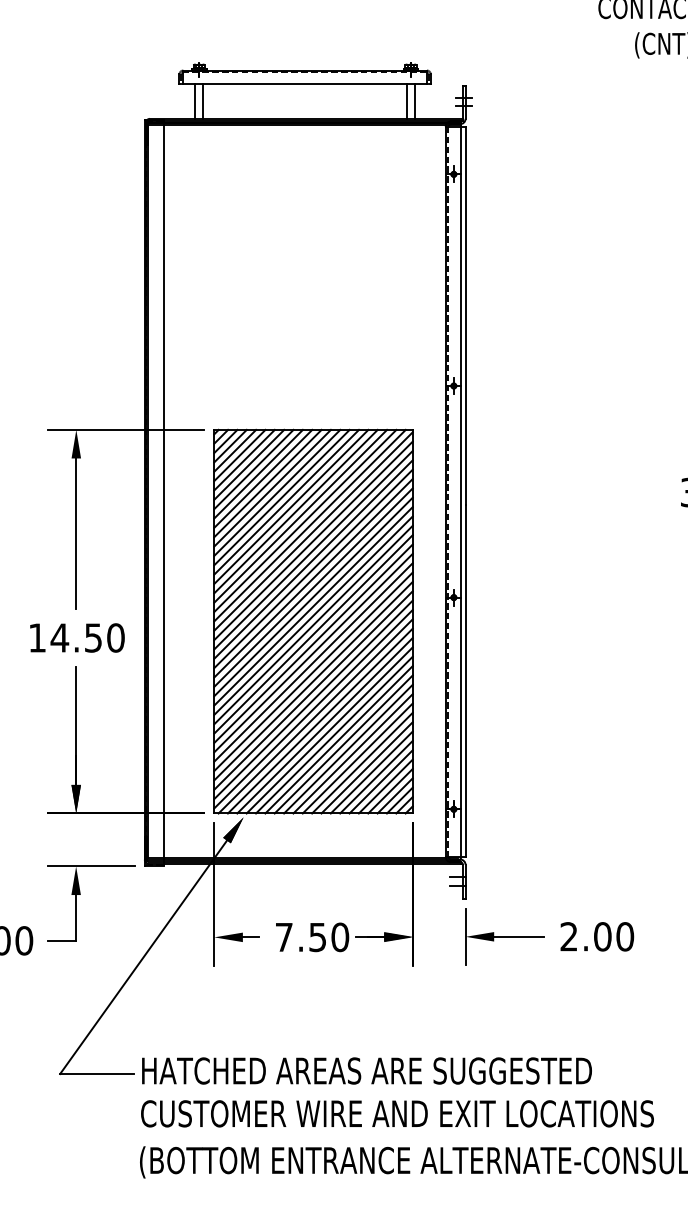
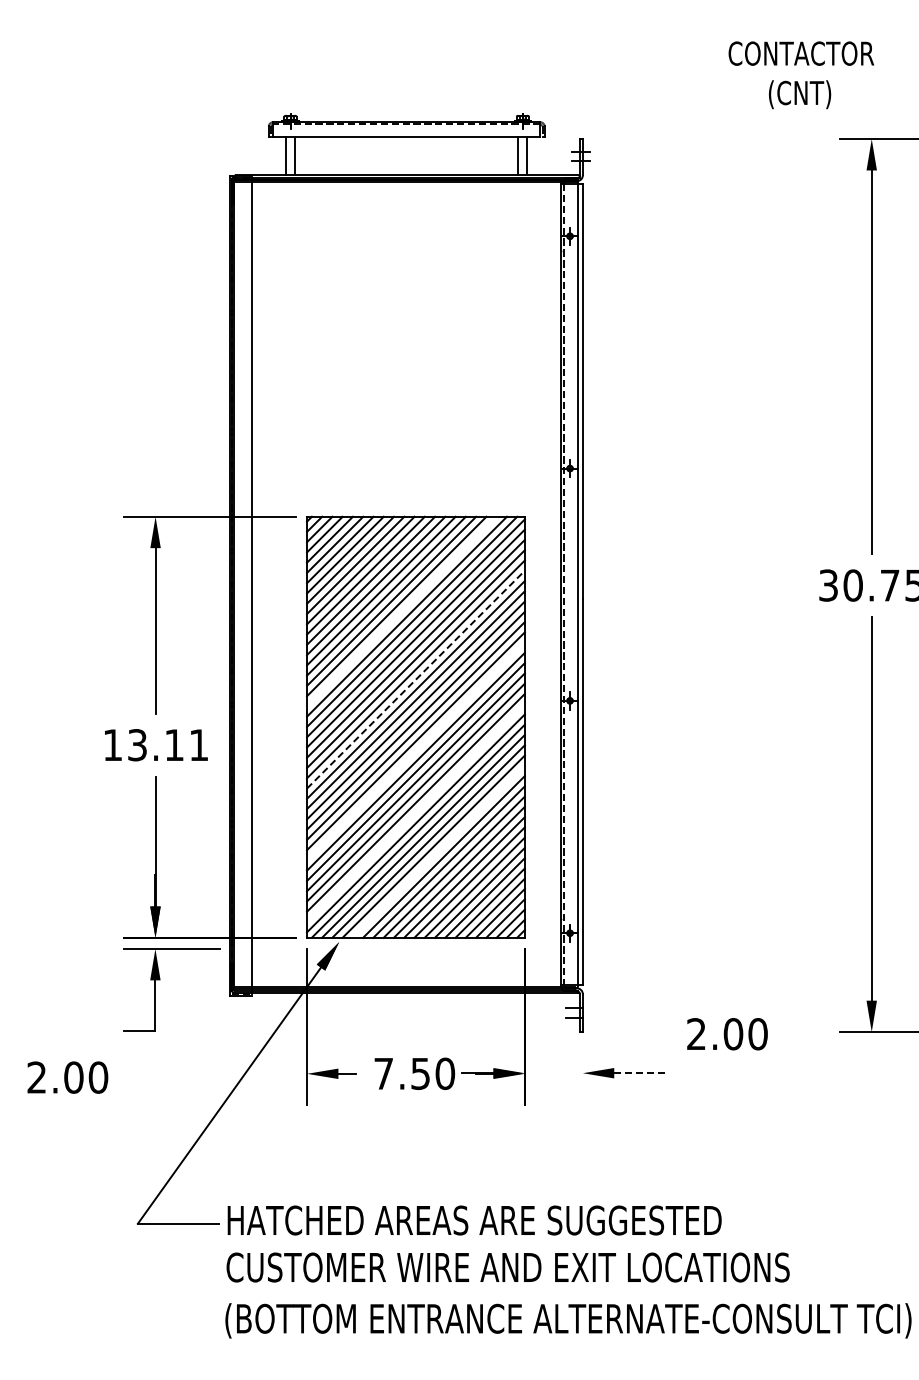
line: (300, 516) -> (401, 611), removed
line: (314, 578) -> (416, 679), solid -> dashed
text: (87, 638) -> (167, 745), 14.50 -> 13.11
line: (313, 643) -> (415, 751), removed
line: (313, 700) -> (415, 813), removed
line: (334, 734) -> (438, 851), removed
part: (80, 895) -> (160, 980), moved
line: (465, 937) -> (582, 1073), removed
line: (518, 937) -> (641, 1073), solid -> dashed
text: (597, 937) -> (727, 1034), moved

